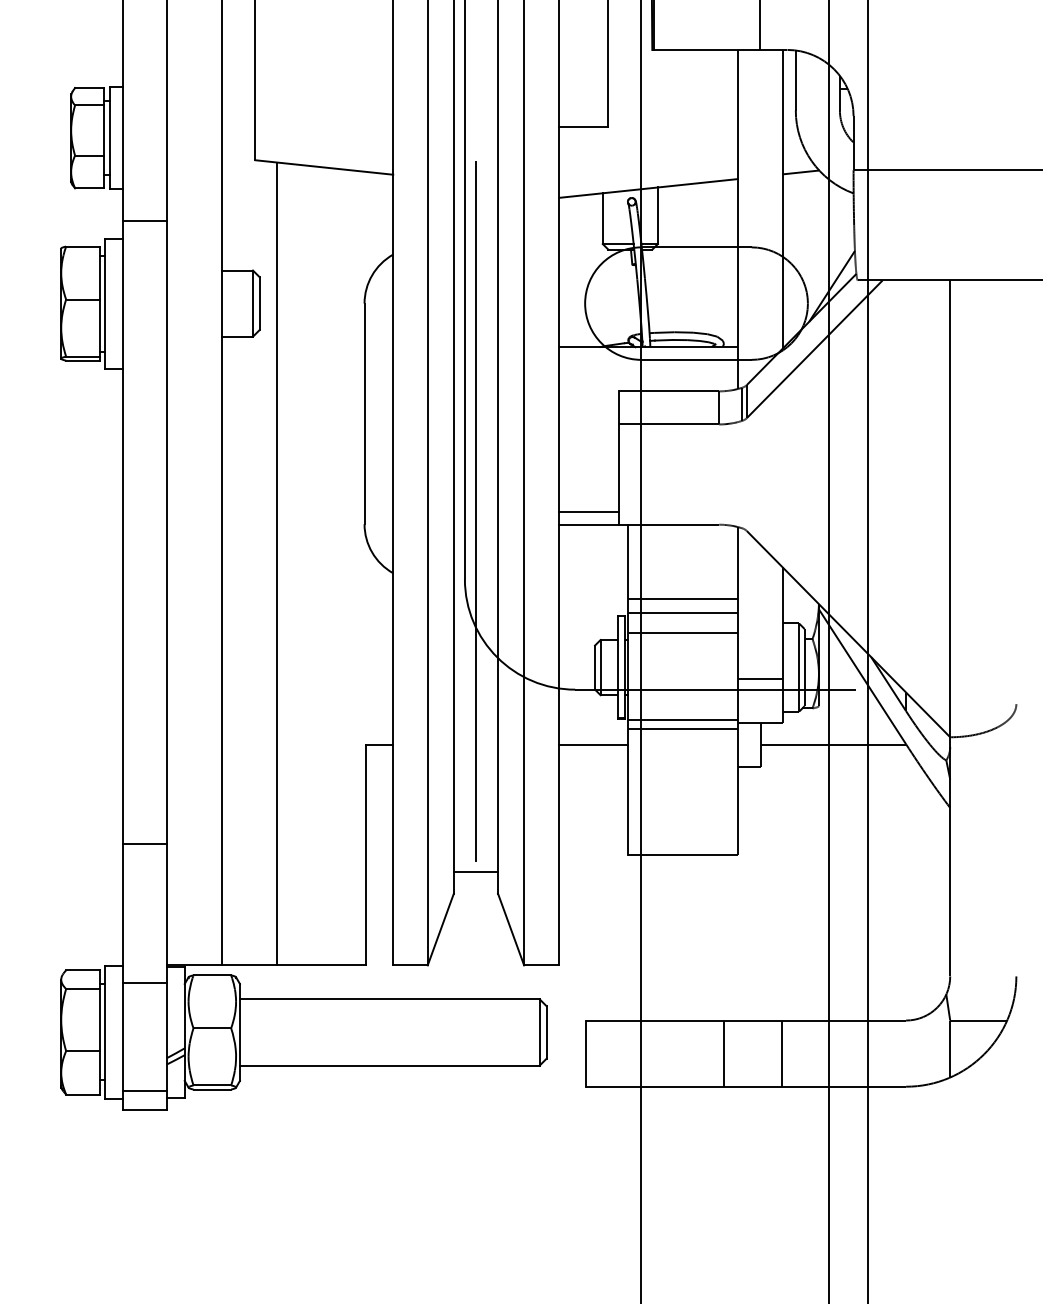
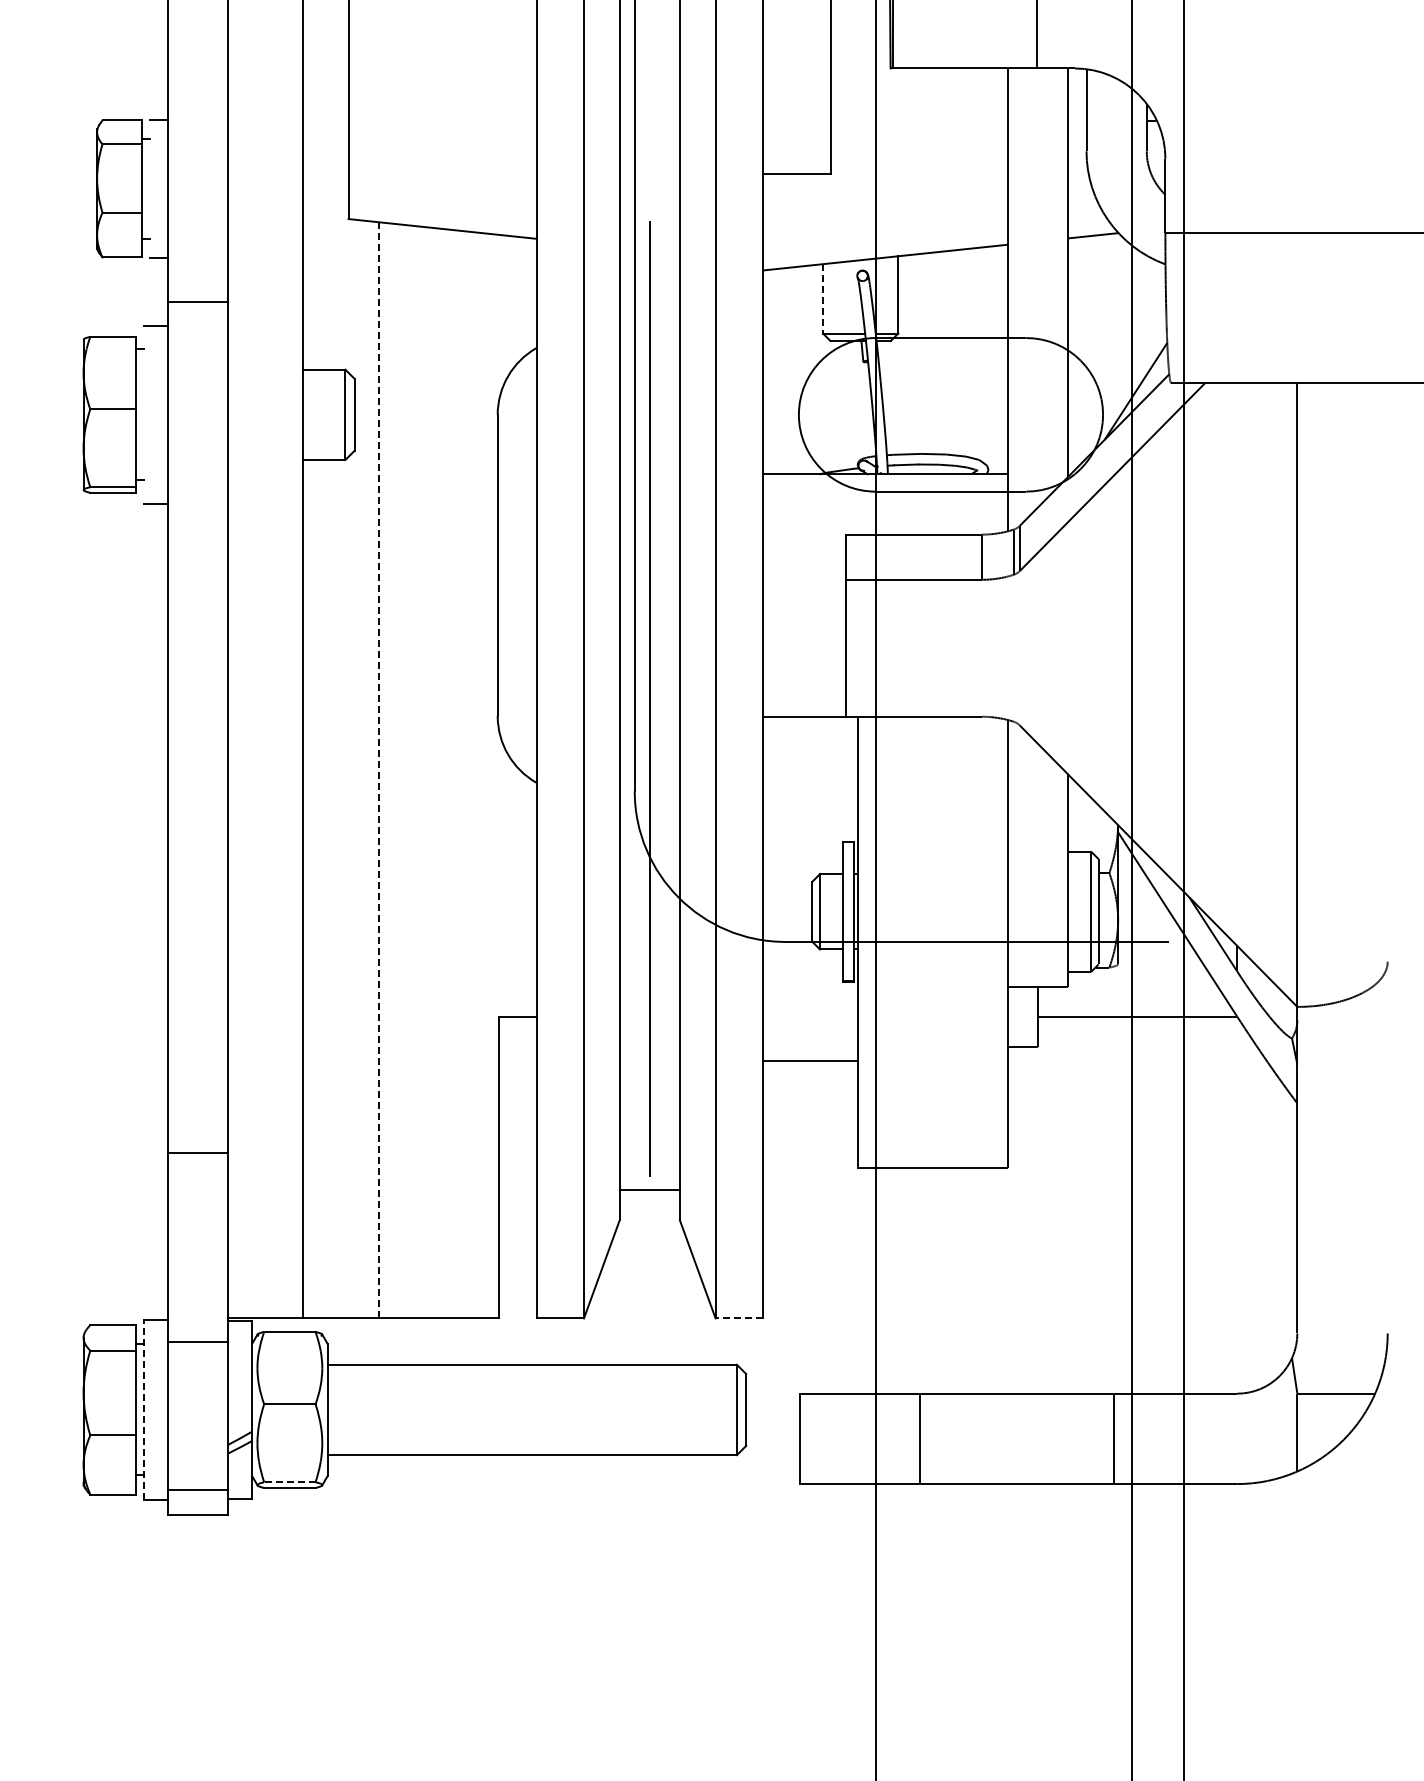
line: (109, 137) -> (149, 188), removed
line: (602, 218) -> (822, 298), solid -> dashed
line: (105, 303) -> (143, 414), removed
line: (588, 512) -> (803, 699), removed
line: (277, 563) -> (378, 769), solid -> dashed
line: (682, 599) -> (932, 818), removed
line: (682, 612) -> (932, 836), removed
line: (682, 632) -> (932, 864), removed
line: (760, 679) -> (1038, 927), removed
line: (682, 720) -> (932, 983), removed
line: (682, 729) -> (932, 996), removed
line: (592, 745) -> (809, 1061), moved
line: (541, 965) -> (739, 1318), solid -> dashed
line: (105, 1032) -> (143, 1409), solid -> dashed
line: (724, 1053) -> (920, 1438), moved
line: (781, 1053) -> (1114, 1438), moved
line: (212, 1085) -> (289, 1482), solid -> dashed

